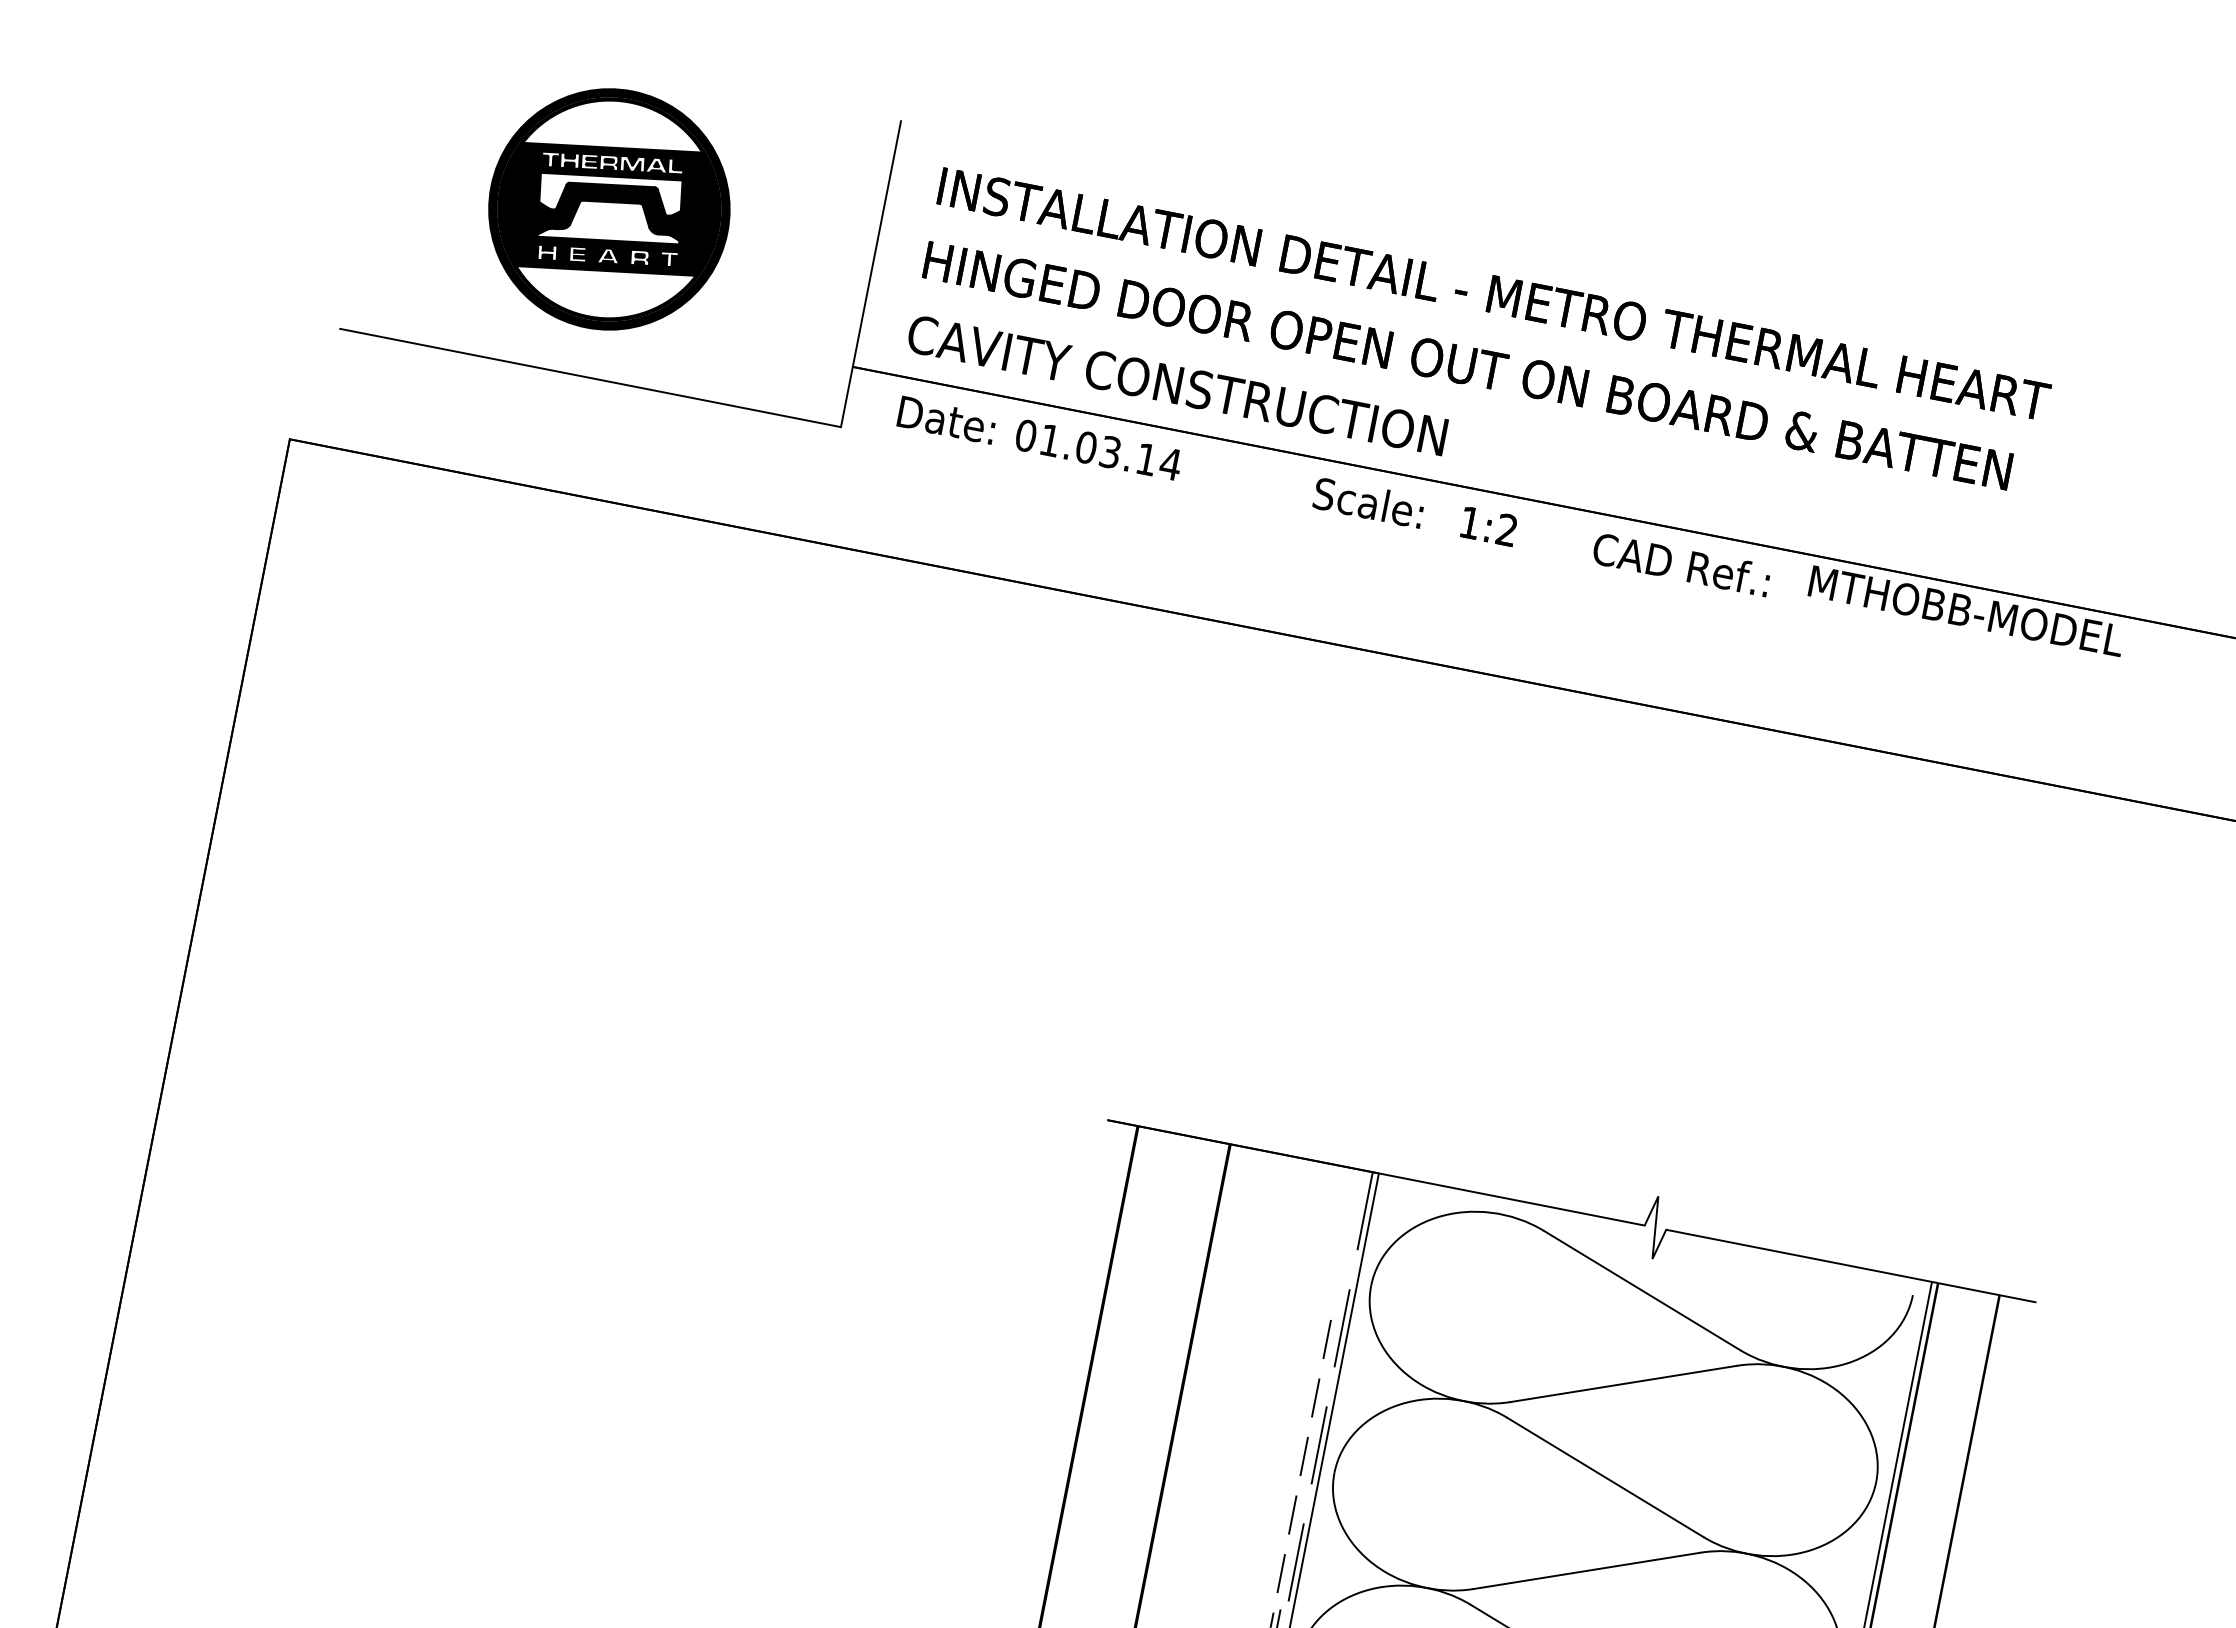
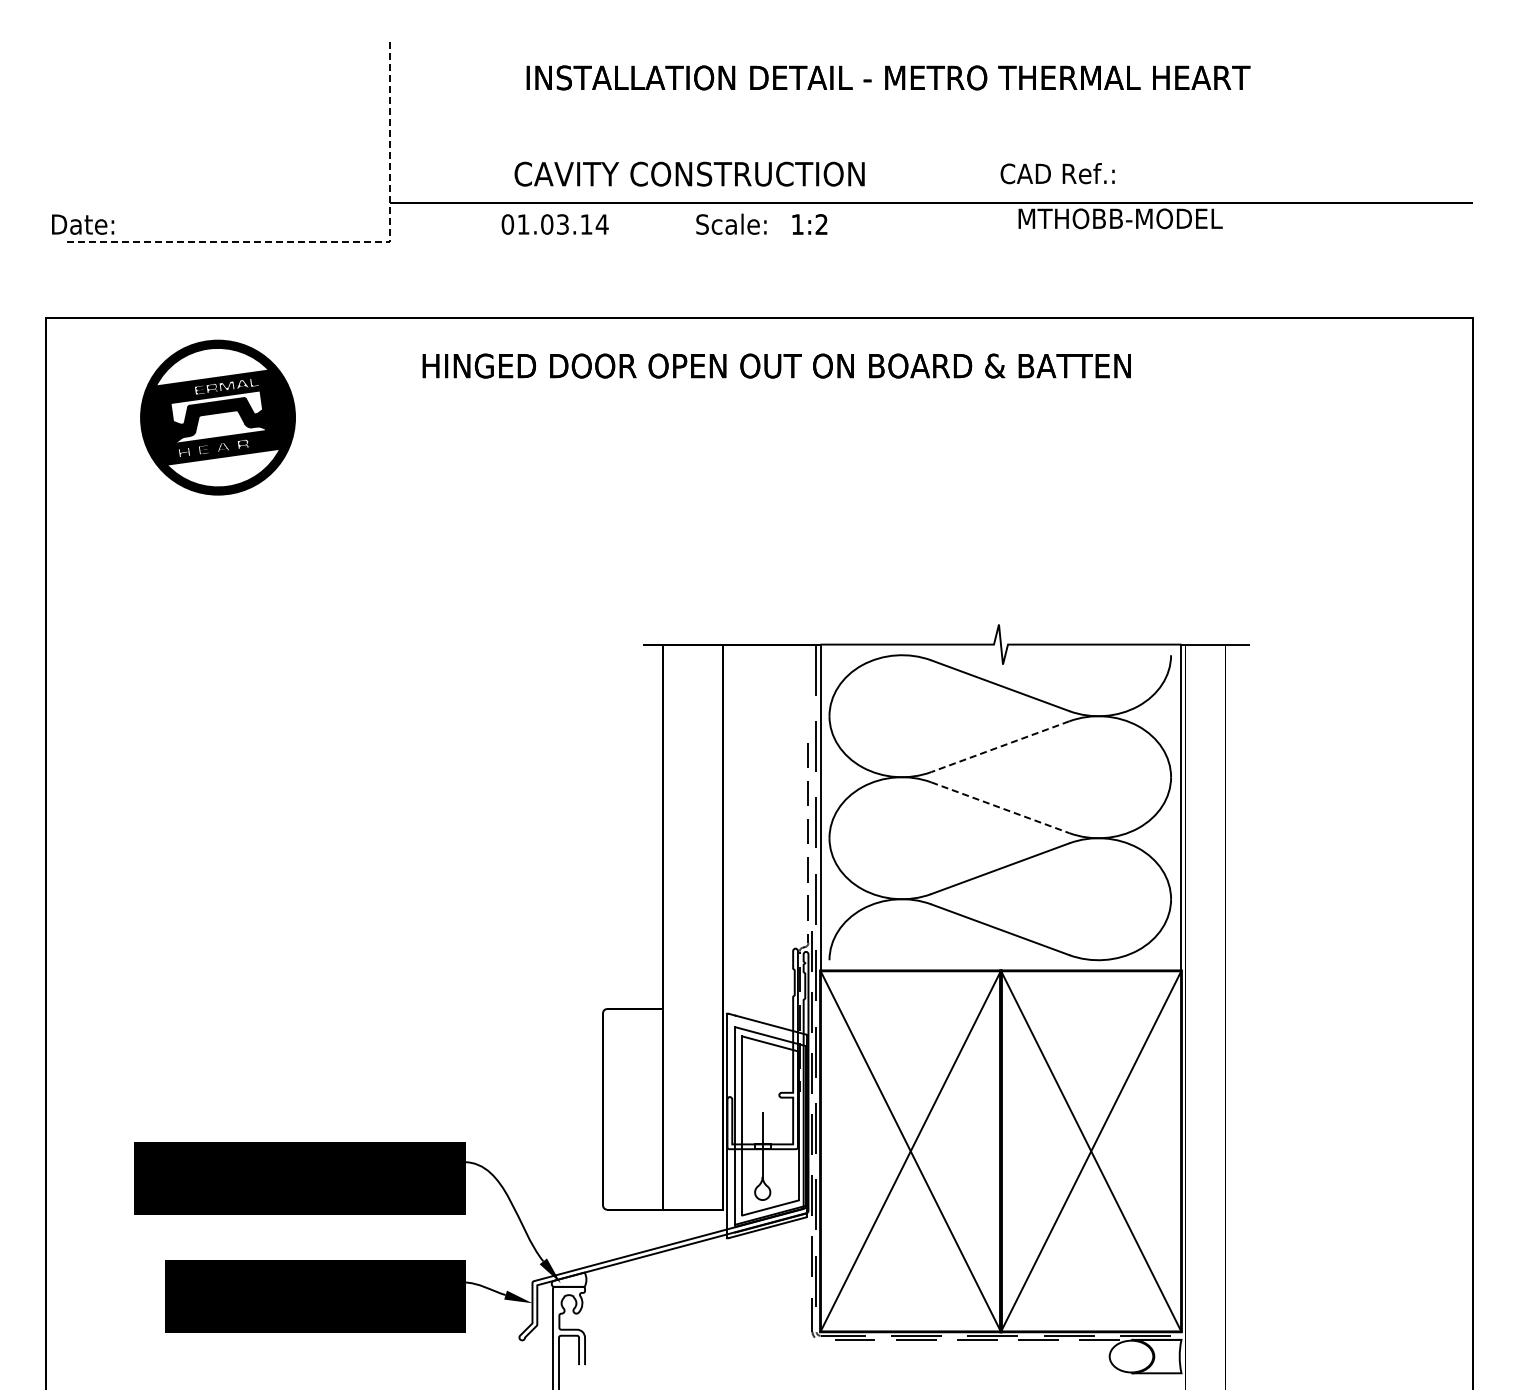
part: (608, 209) -> (217, 417), moved
text: (1494, 293) -> (888, 77), moved
text: (1467, 364) -> (776, 365), moved
text: (1177, 384) -> (689, 173), moved
line: (744, 407) -> (327, 241), solid -> dashed
text: (947, 420) -> (83, 224), moved
text: (1681, 564) -> (1057, 173), moved
line: (1624, 1383) -> (1000, 746), solid -> dashed
line: (1605, 1477) -> (1000, 807), solid -> dashed

